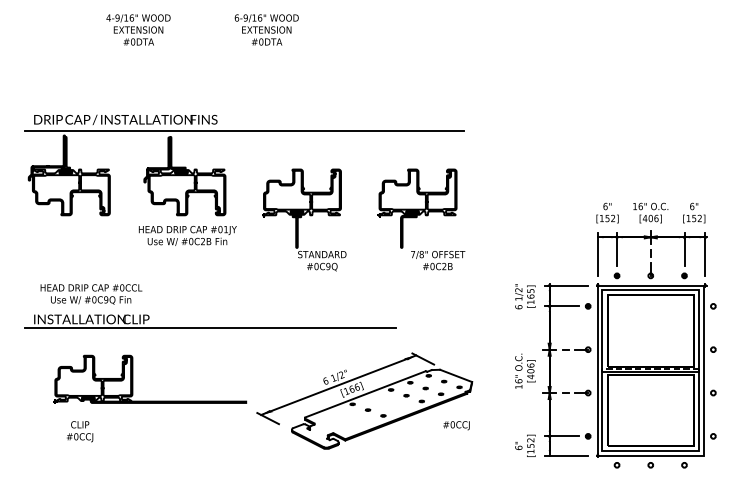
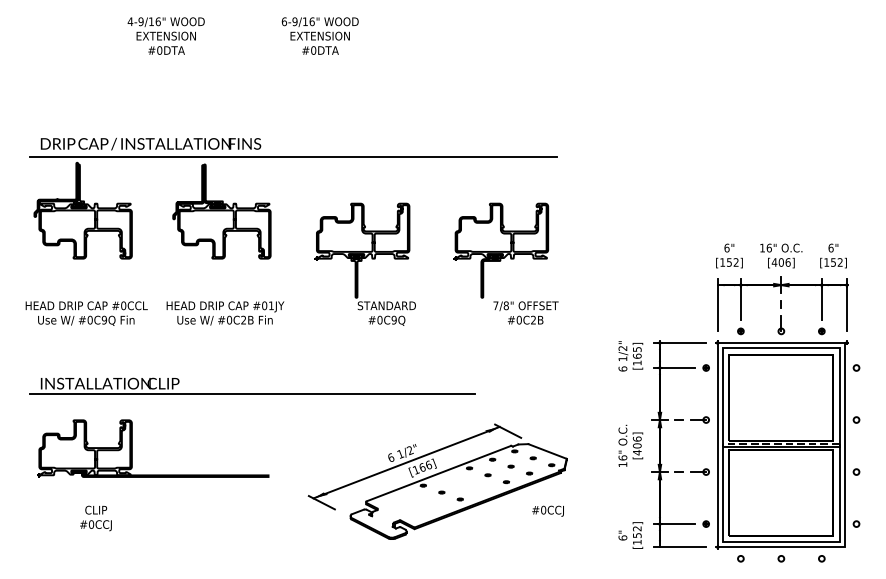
text: (187, 236) -> (225, 313), moved
text: (91, 294) -> (86, 313), moved
part: (132, 379) -> (132, 448), moved

